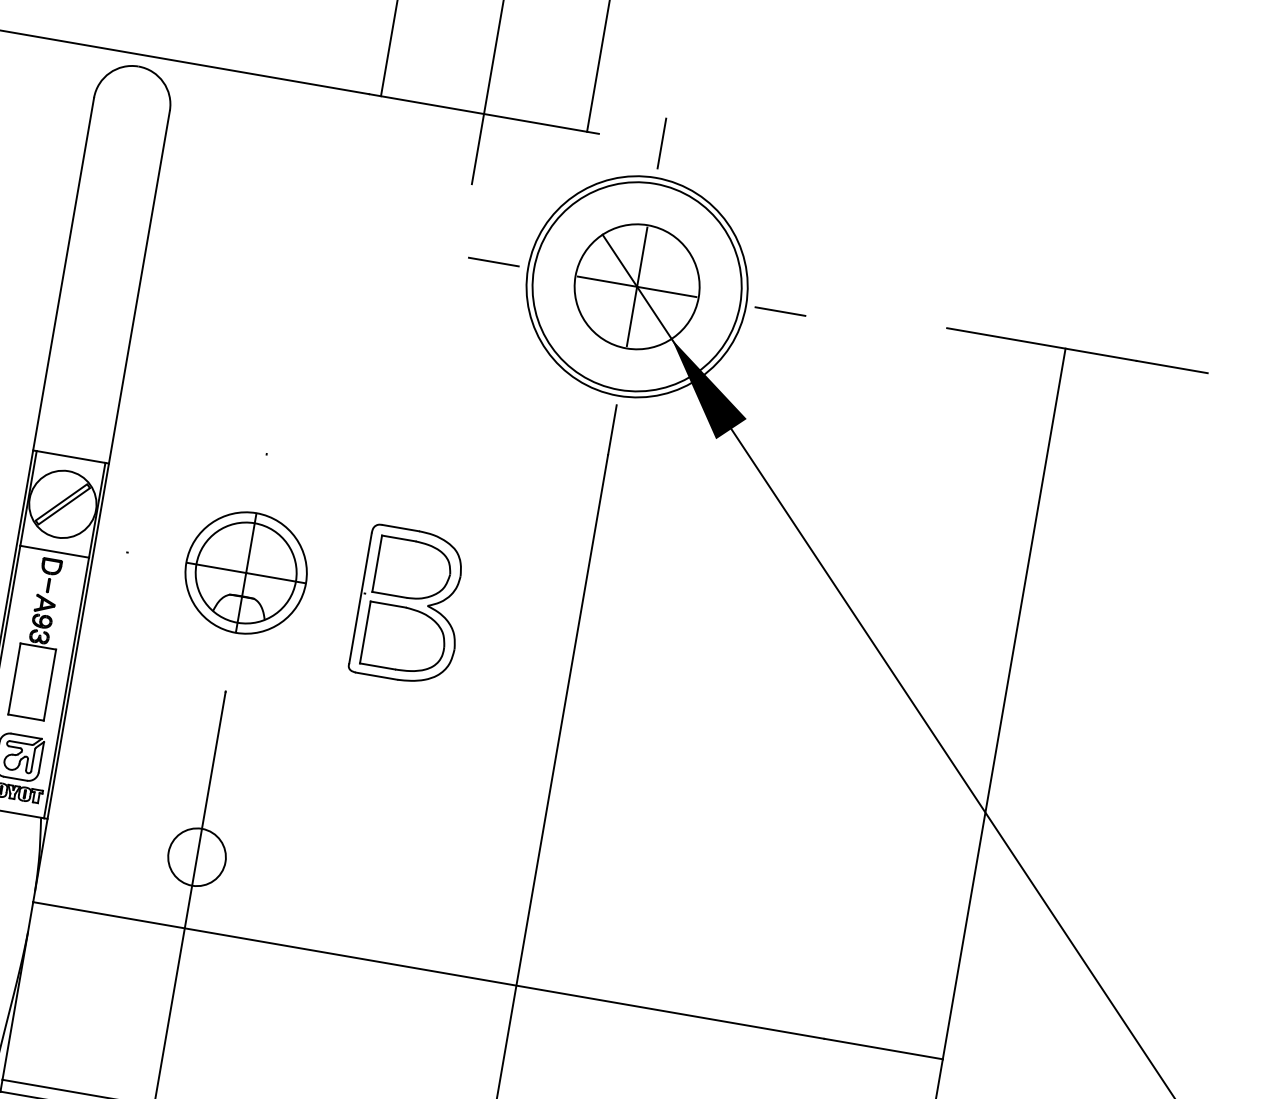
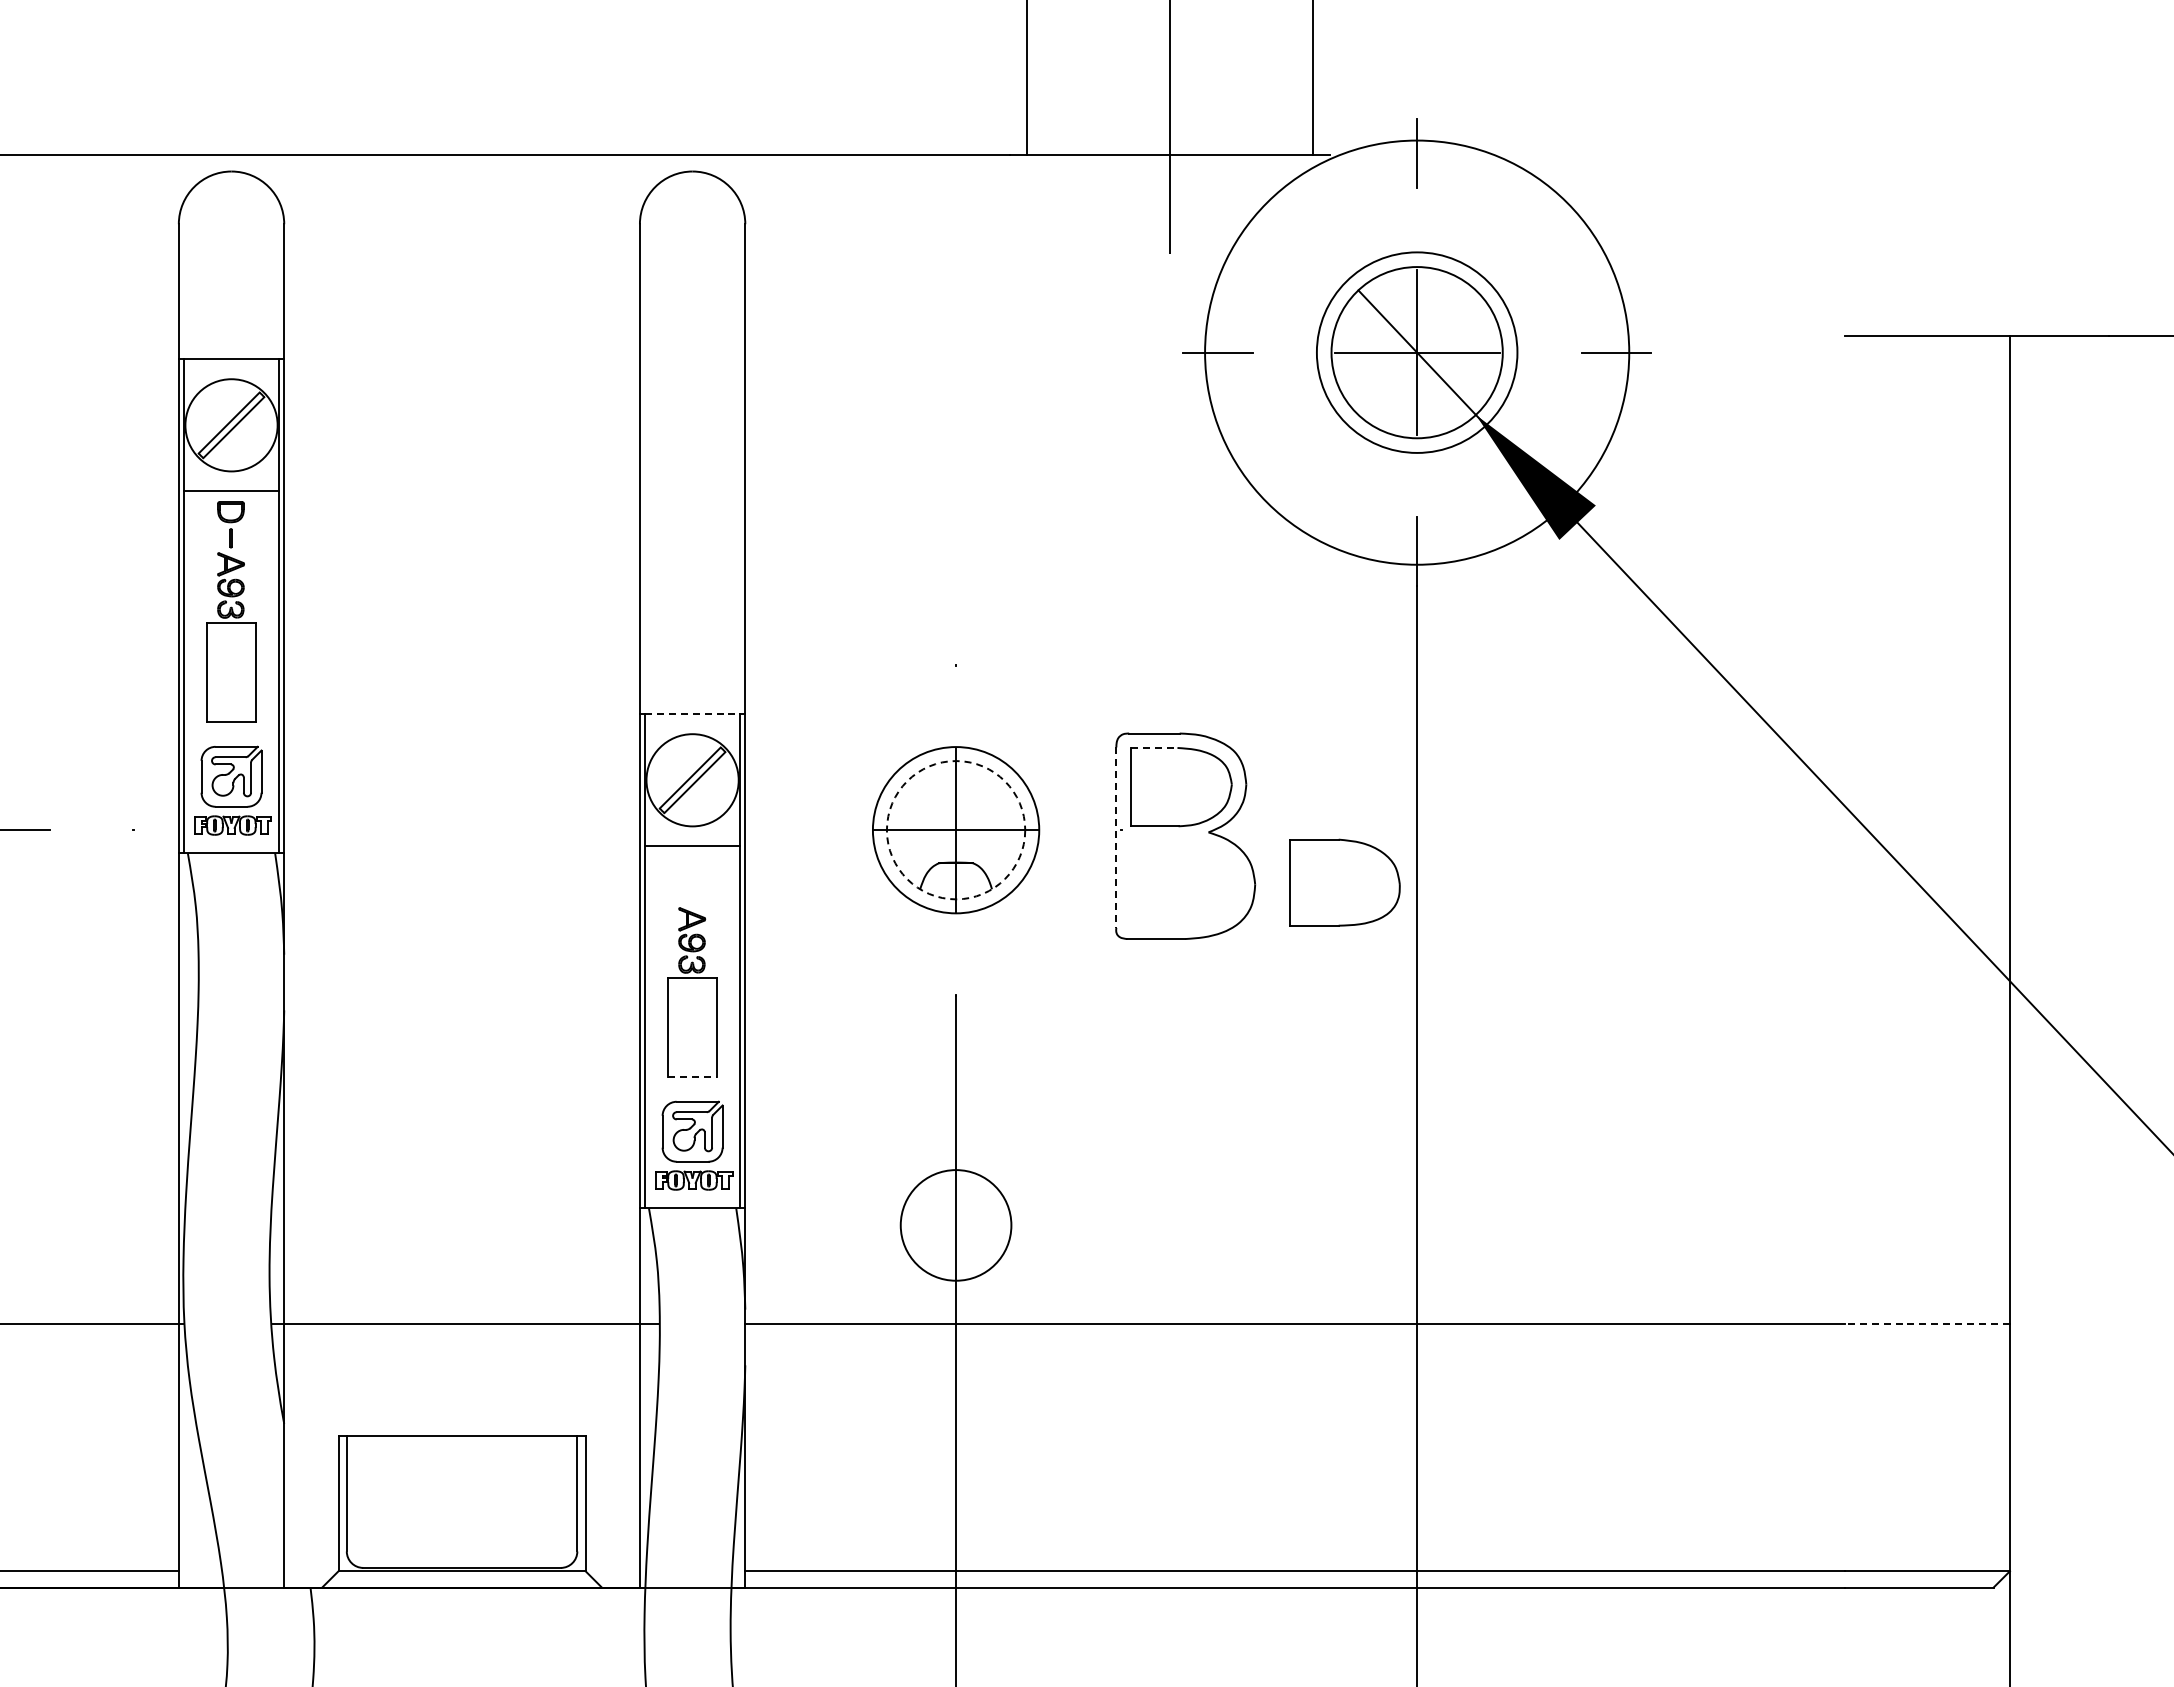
circle: (636, 286) -> (1416, 352), size x0.7
circle: (636, 286) -> (1416, 352), size x1.4
line: (70, 457) -> (692, 714), solid -> dashed
line: (399, 538) -> (1154, 747), solid -> dashed
circle: (245, 573) -> (955, 830), solid -> dashed
part: (49, 575) -> (691, 879), removed
line: (360, 598) -> (1116, 838), solid -> dashed
part: (404, 639) -> (1344, 882), moved
line: (26, 717) -> (692, 1076), solid -> dashed
circle: (196, 856) -> (955, 1224), size x1.4
line: (883, 1049) -> (1927, 1324), solid -> dashed

